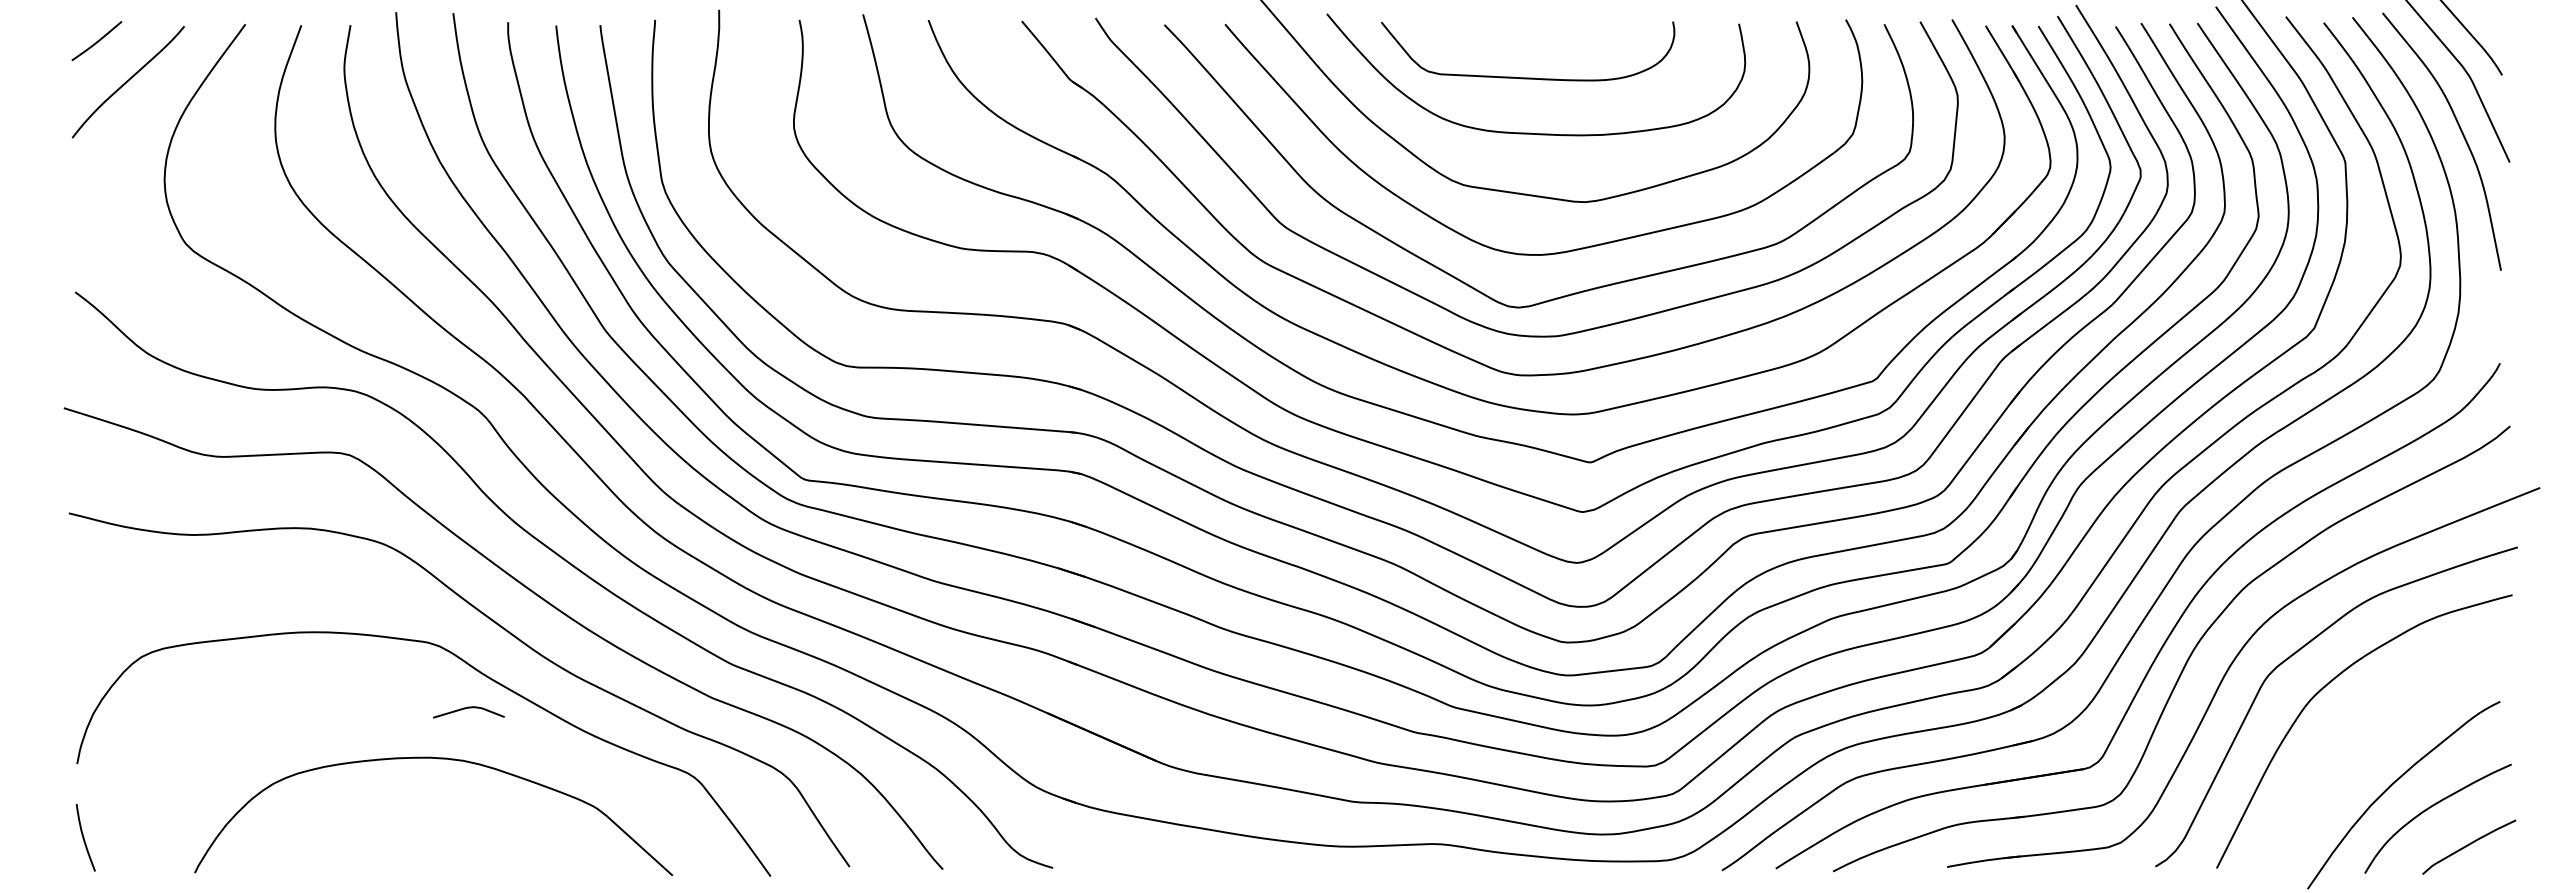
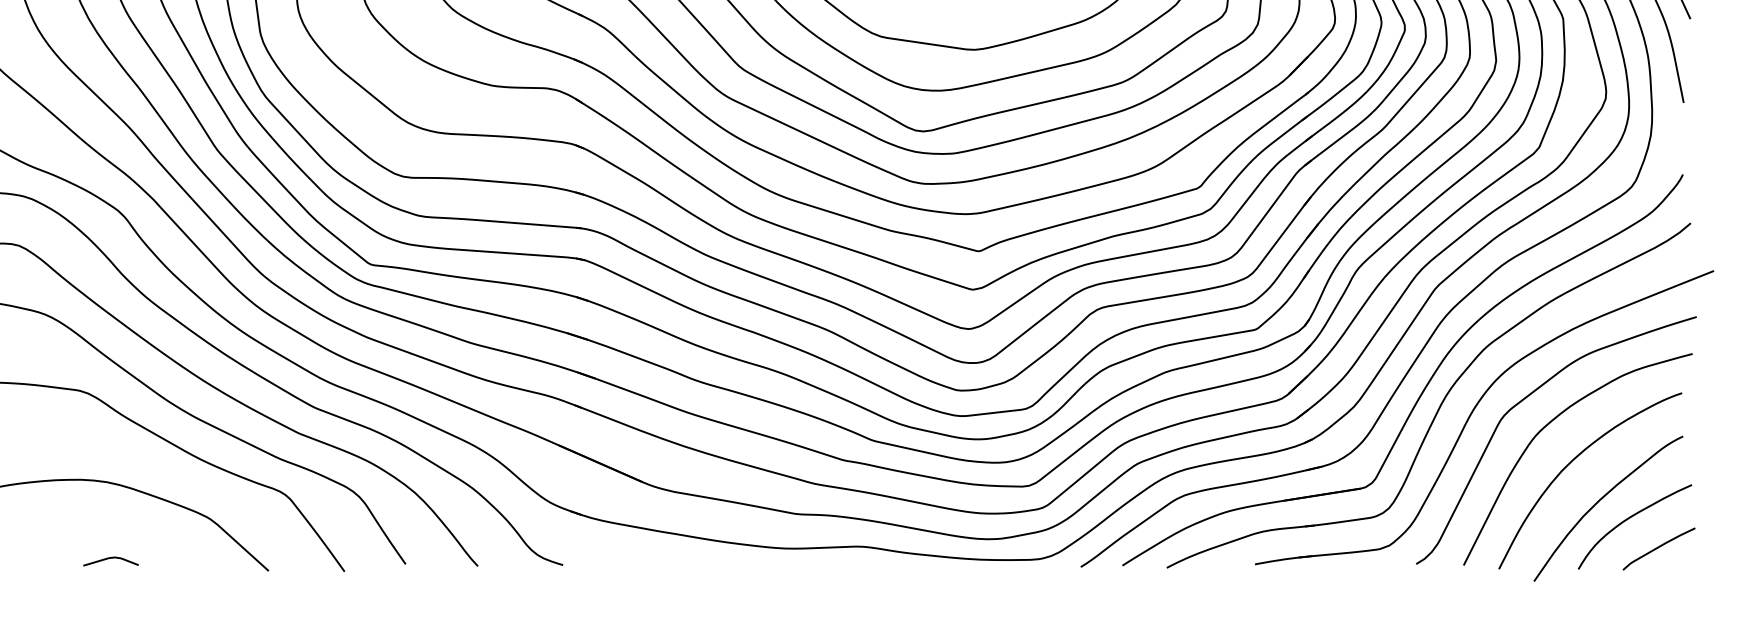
curve: (468, 708) -> (110, 558), moved
curve: (2356, 735) -> (1571, 462), added

